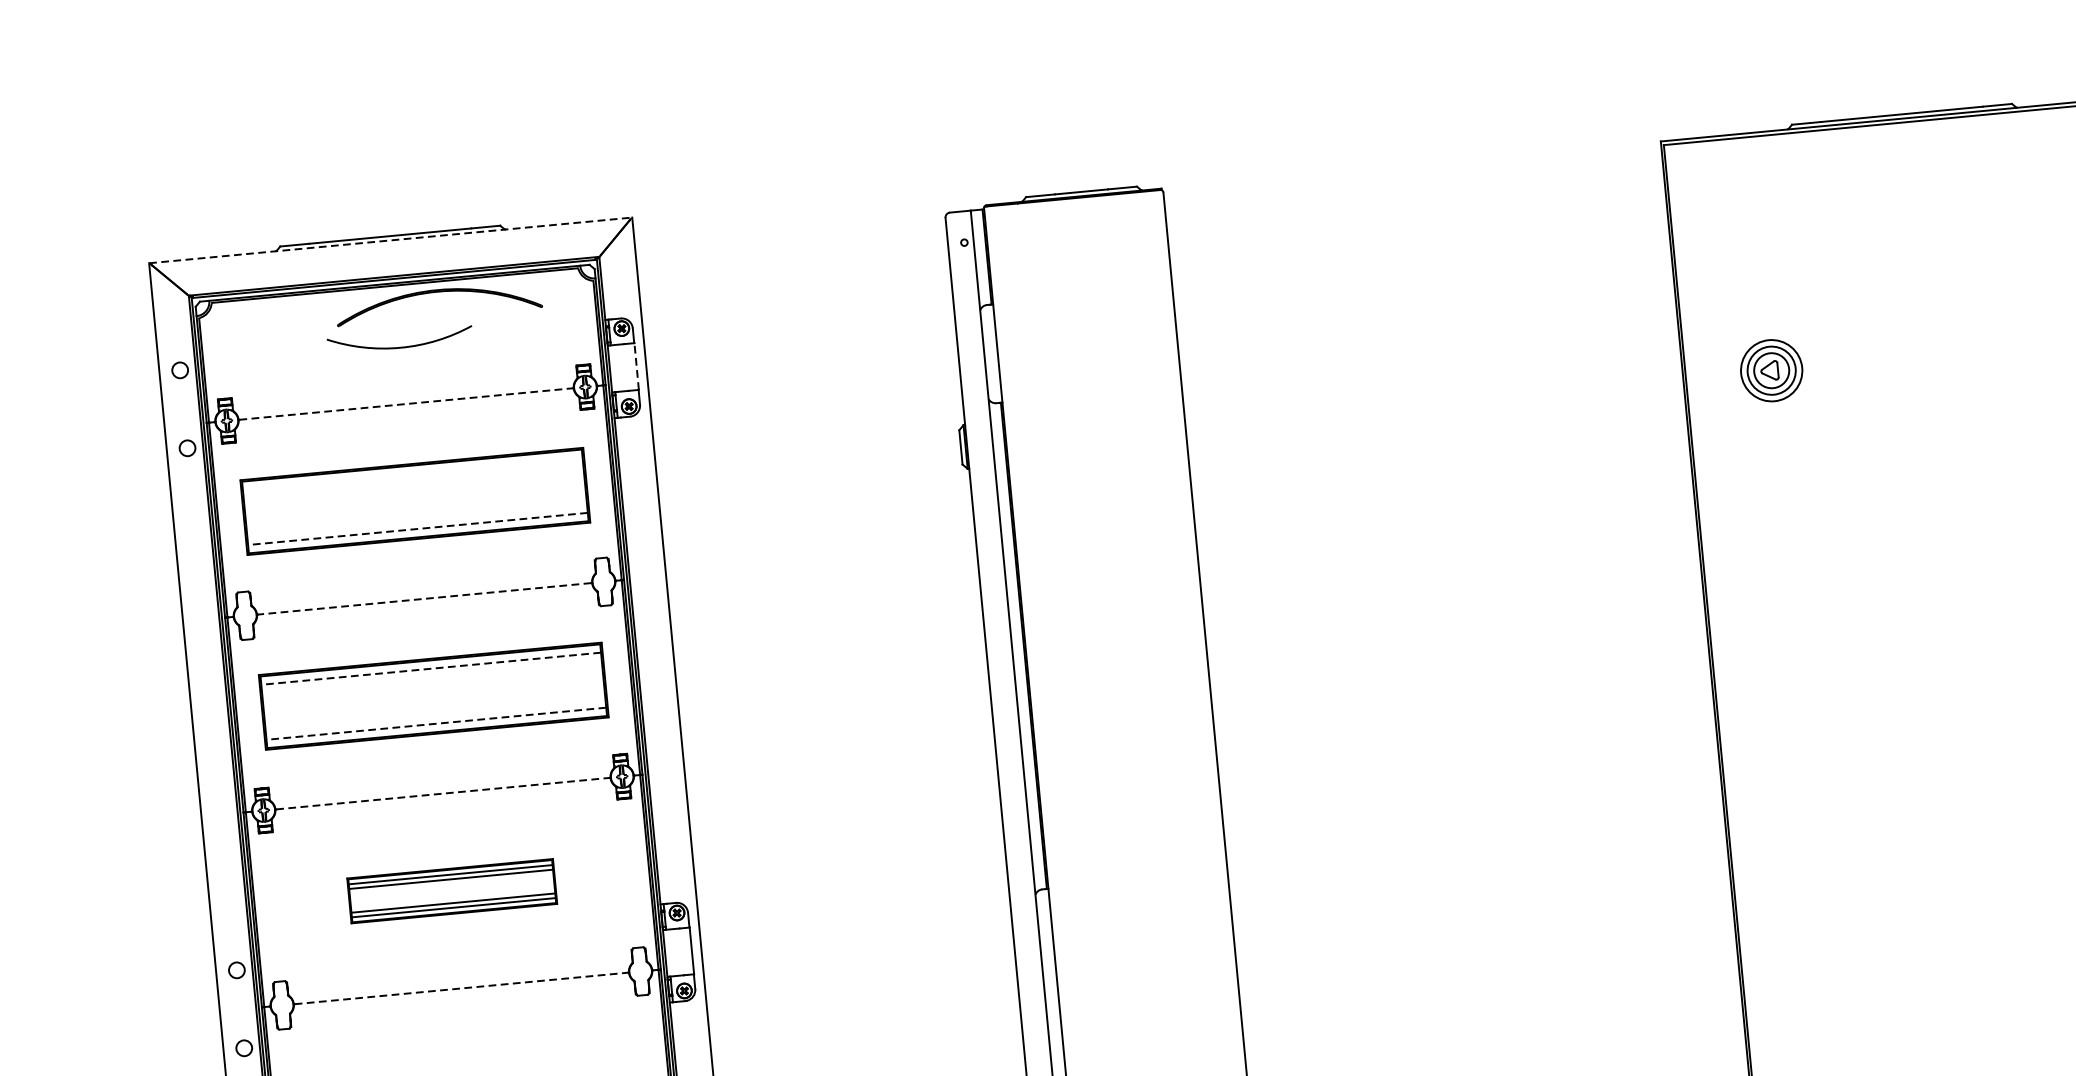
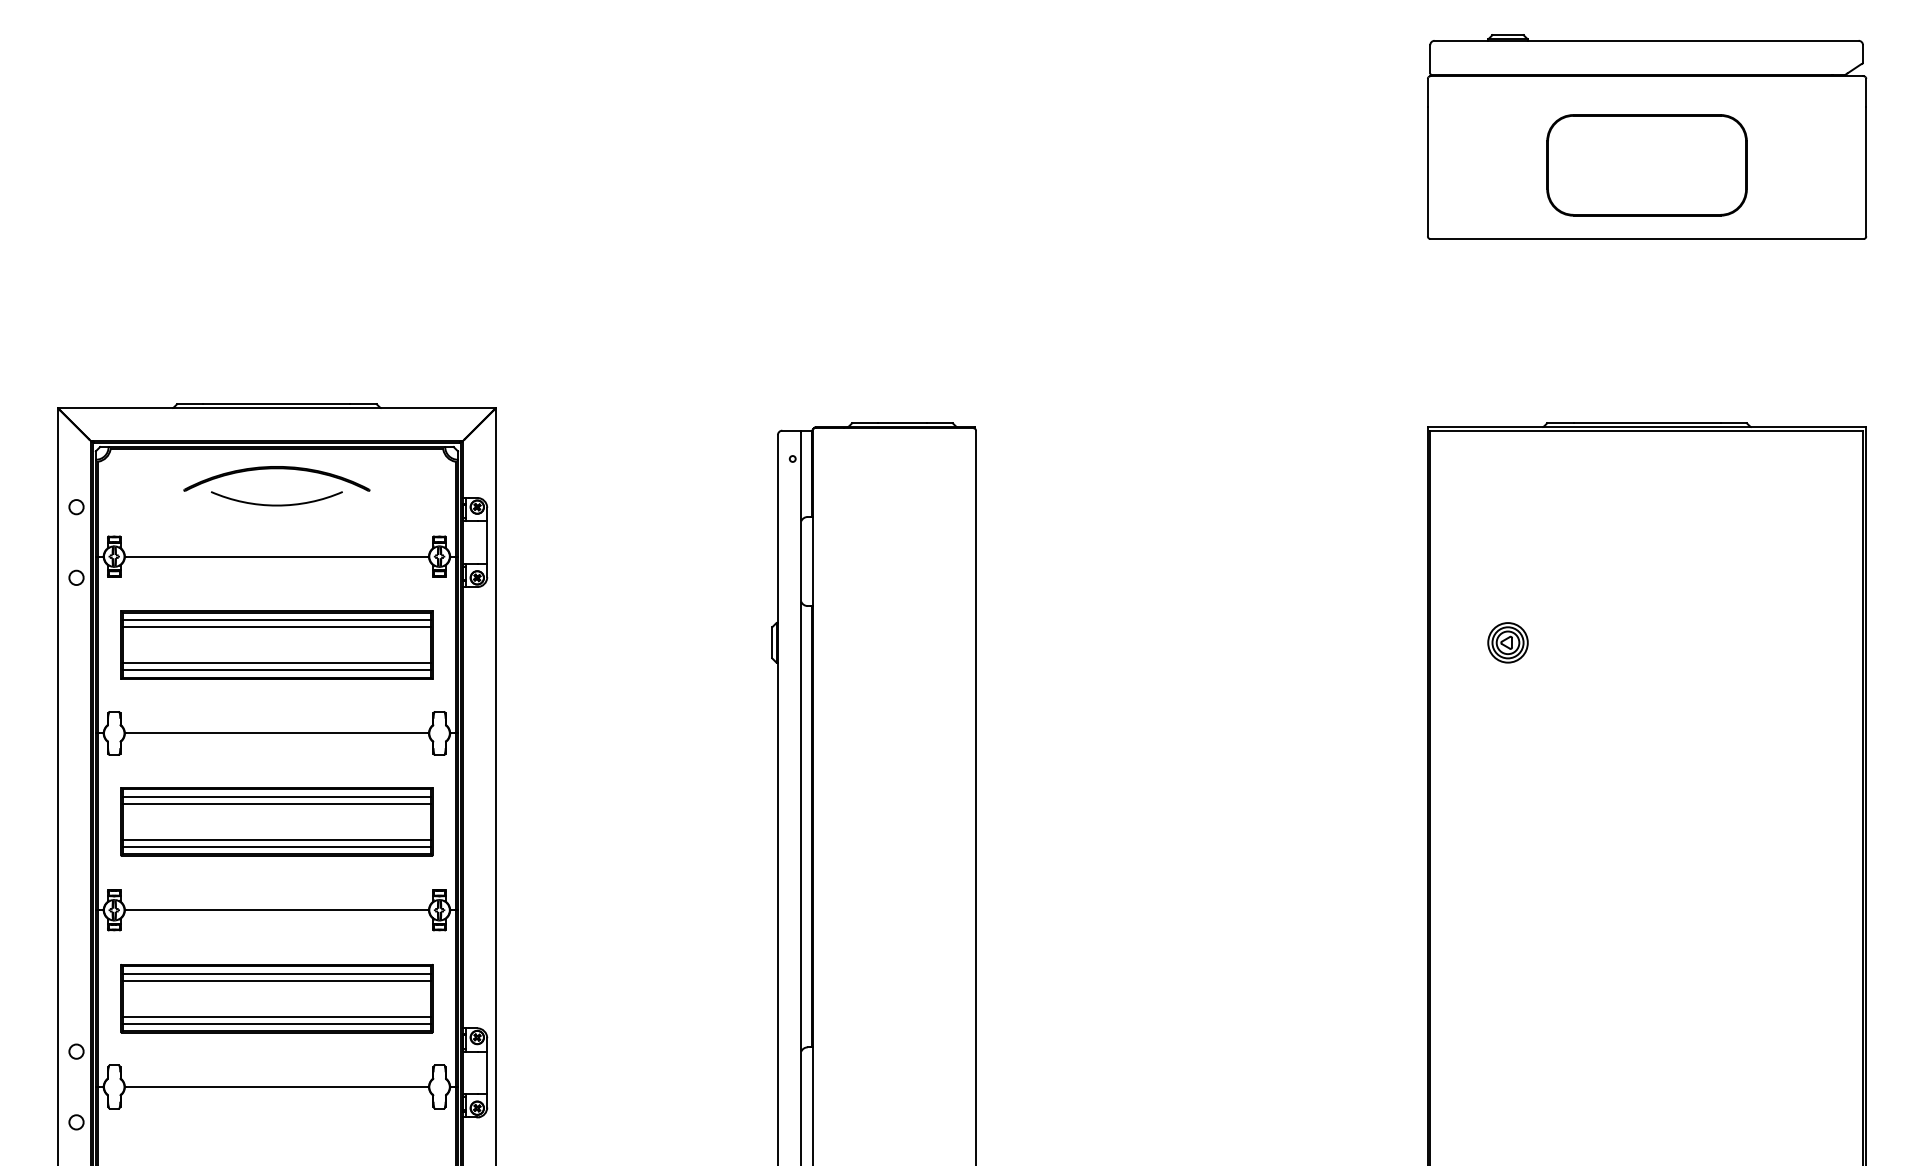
line: (391, 240) -> (277, 408), dashed -> solid
part: (437, 293) -> (276, 469), moved
line: (636, 366) -> (487, 542), dashed -> solid
part: (1771, 370) -> (1507, 642), size x0.71
line: (406, 403) -> (277, 556), dashed -> solid
line: (412, 474) -> (276, 620), added
line: (413, 482) -> (276, 627), added
line: (416, 521) -> (276, 663), added
line: (417, 529) -> (276, 670), dashed -> solid
line: (424, 598) -> (276, 733), dashed -> solid
line: (430, 668) -> (276, 796), dashed -> solid
line: (431, 676) -> (276, 803), added
line: (435, 715) -> (276, 839), added
line: (435, 723) -> (276, 846), dashed -> solid
line: (443, 793) -> (277, 910), dashed -> solid
part: (451, 890) -> (276, 998), size x1.67
line: (462, 988) -> (277, 1087), dashed -> solid

